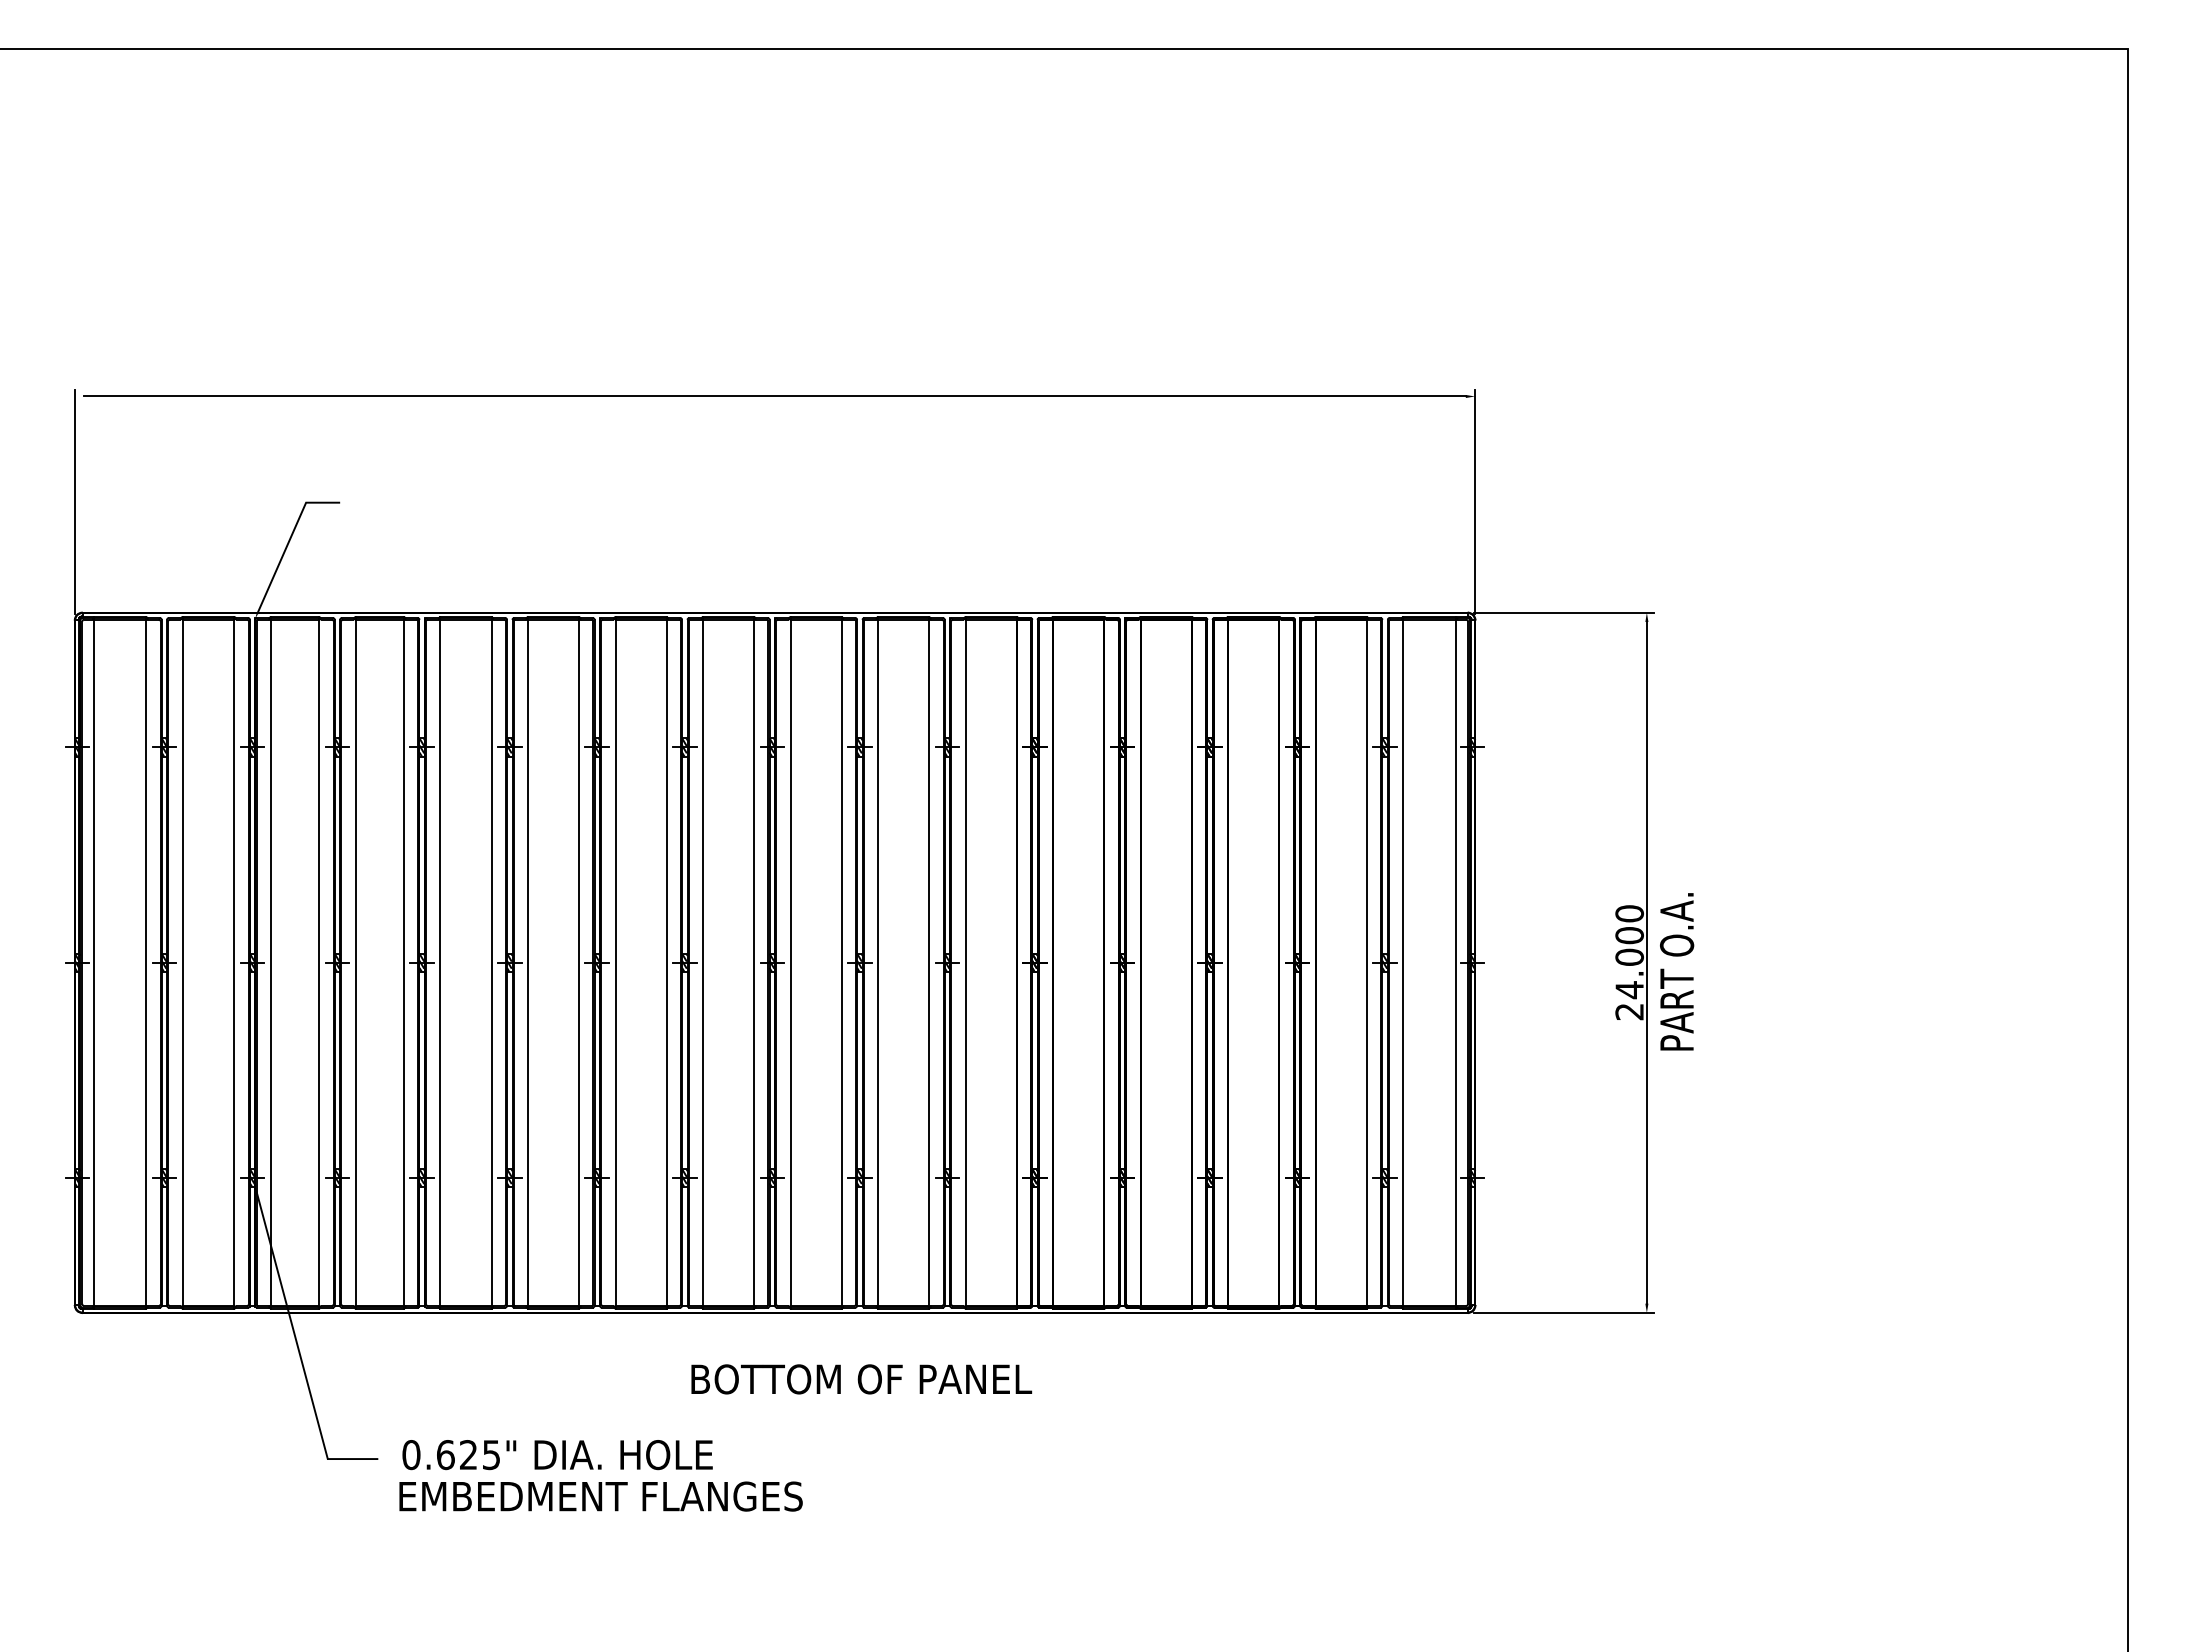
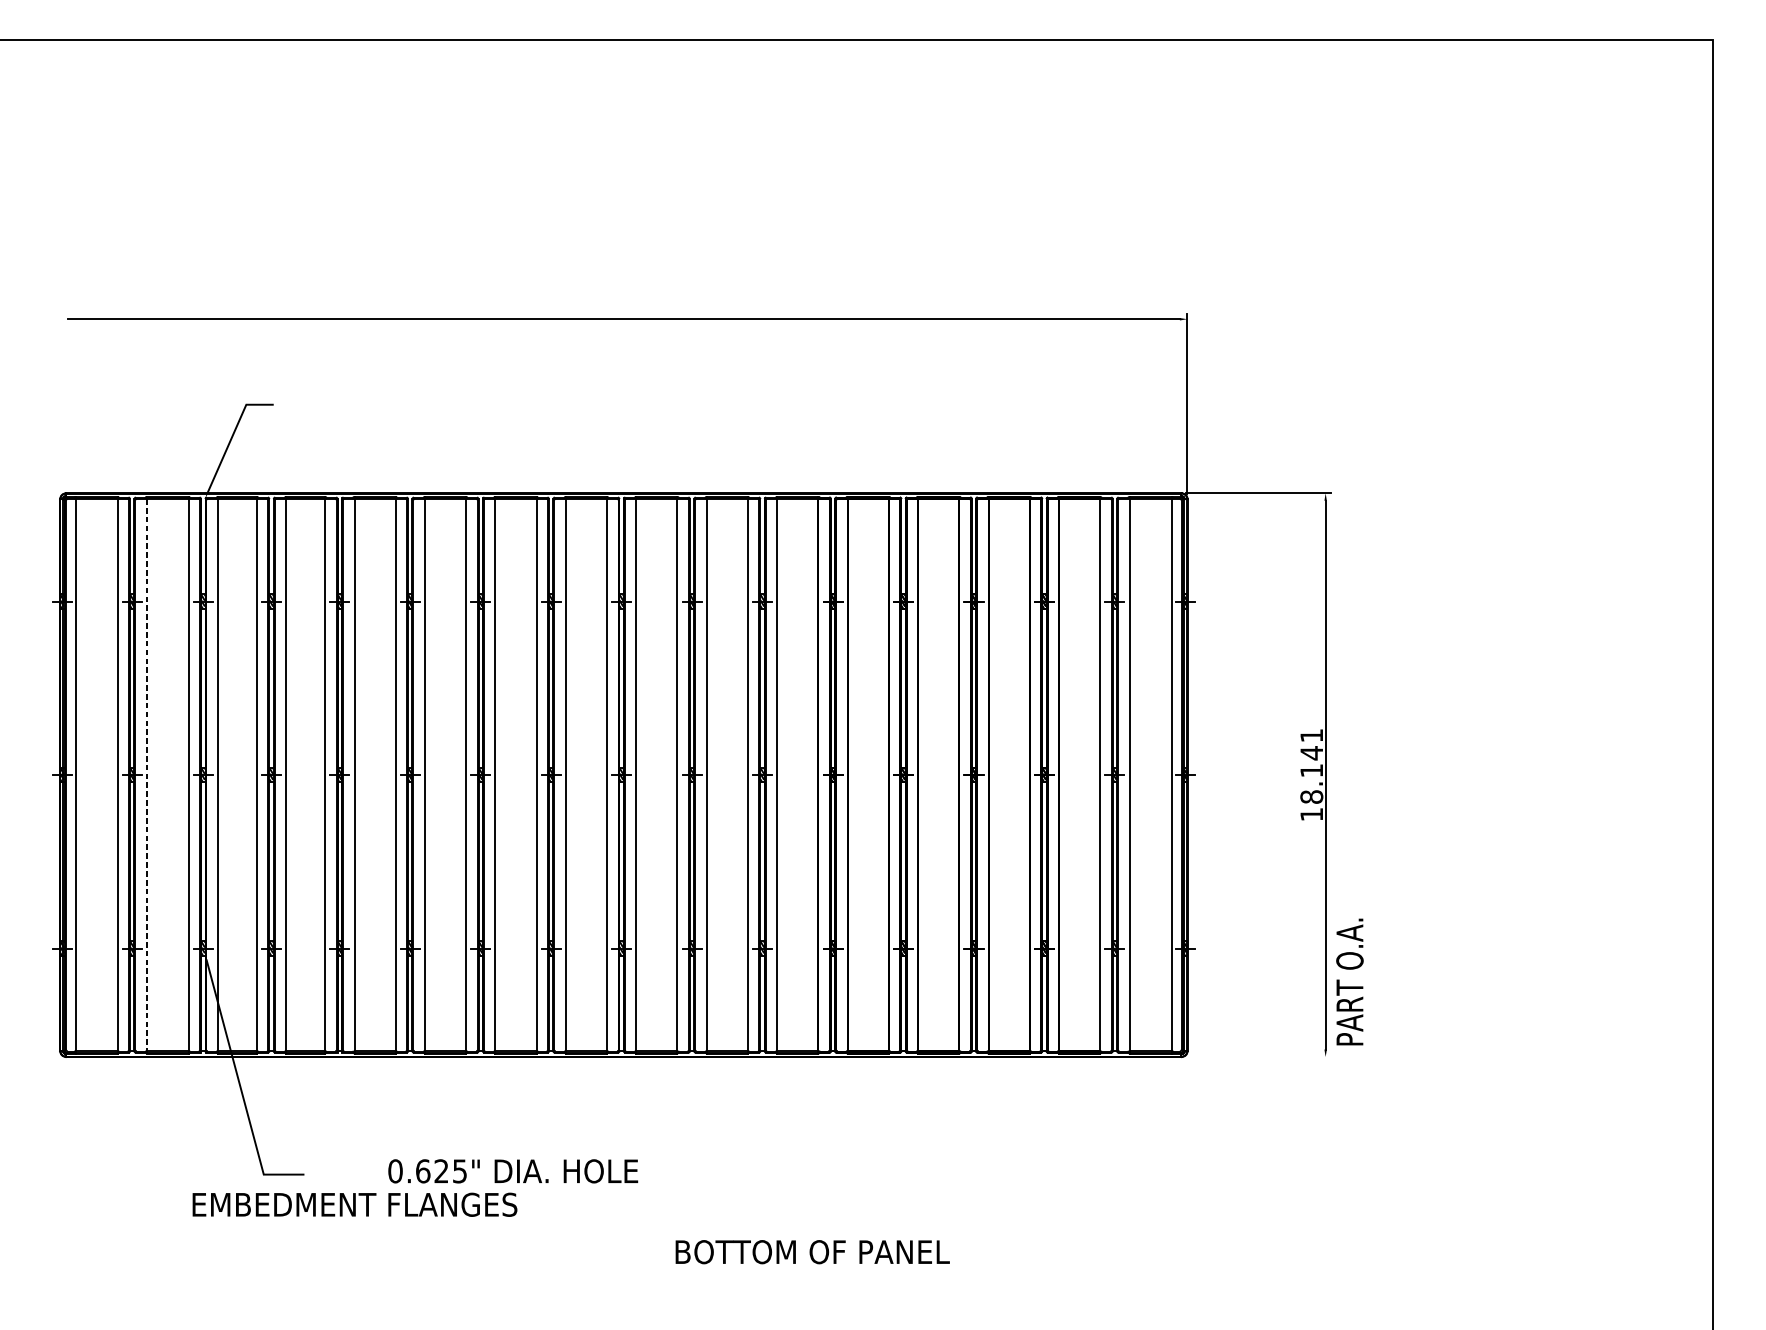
line: (74, 501) -> (59, 403), removed
line: (182, 962) -> (146, 774), solid -> dashed
text: (1629, 962) -> (1311, 774), 24.000 -> 18.141
text: (1677, 971) -> (1350, 981), moved
line: (1563, 1312) -> (1258, 1056), removed
text: (861, 1379) -> (812, 1252), moved
text: (557, 1455) -> (513, 1171), moved
text: (600, 1496) -> (354, 1204), moved

